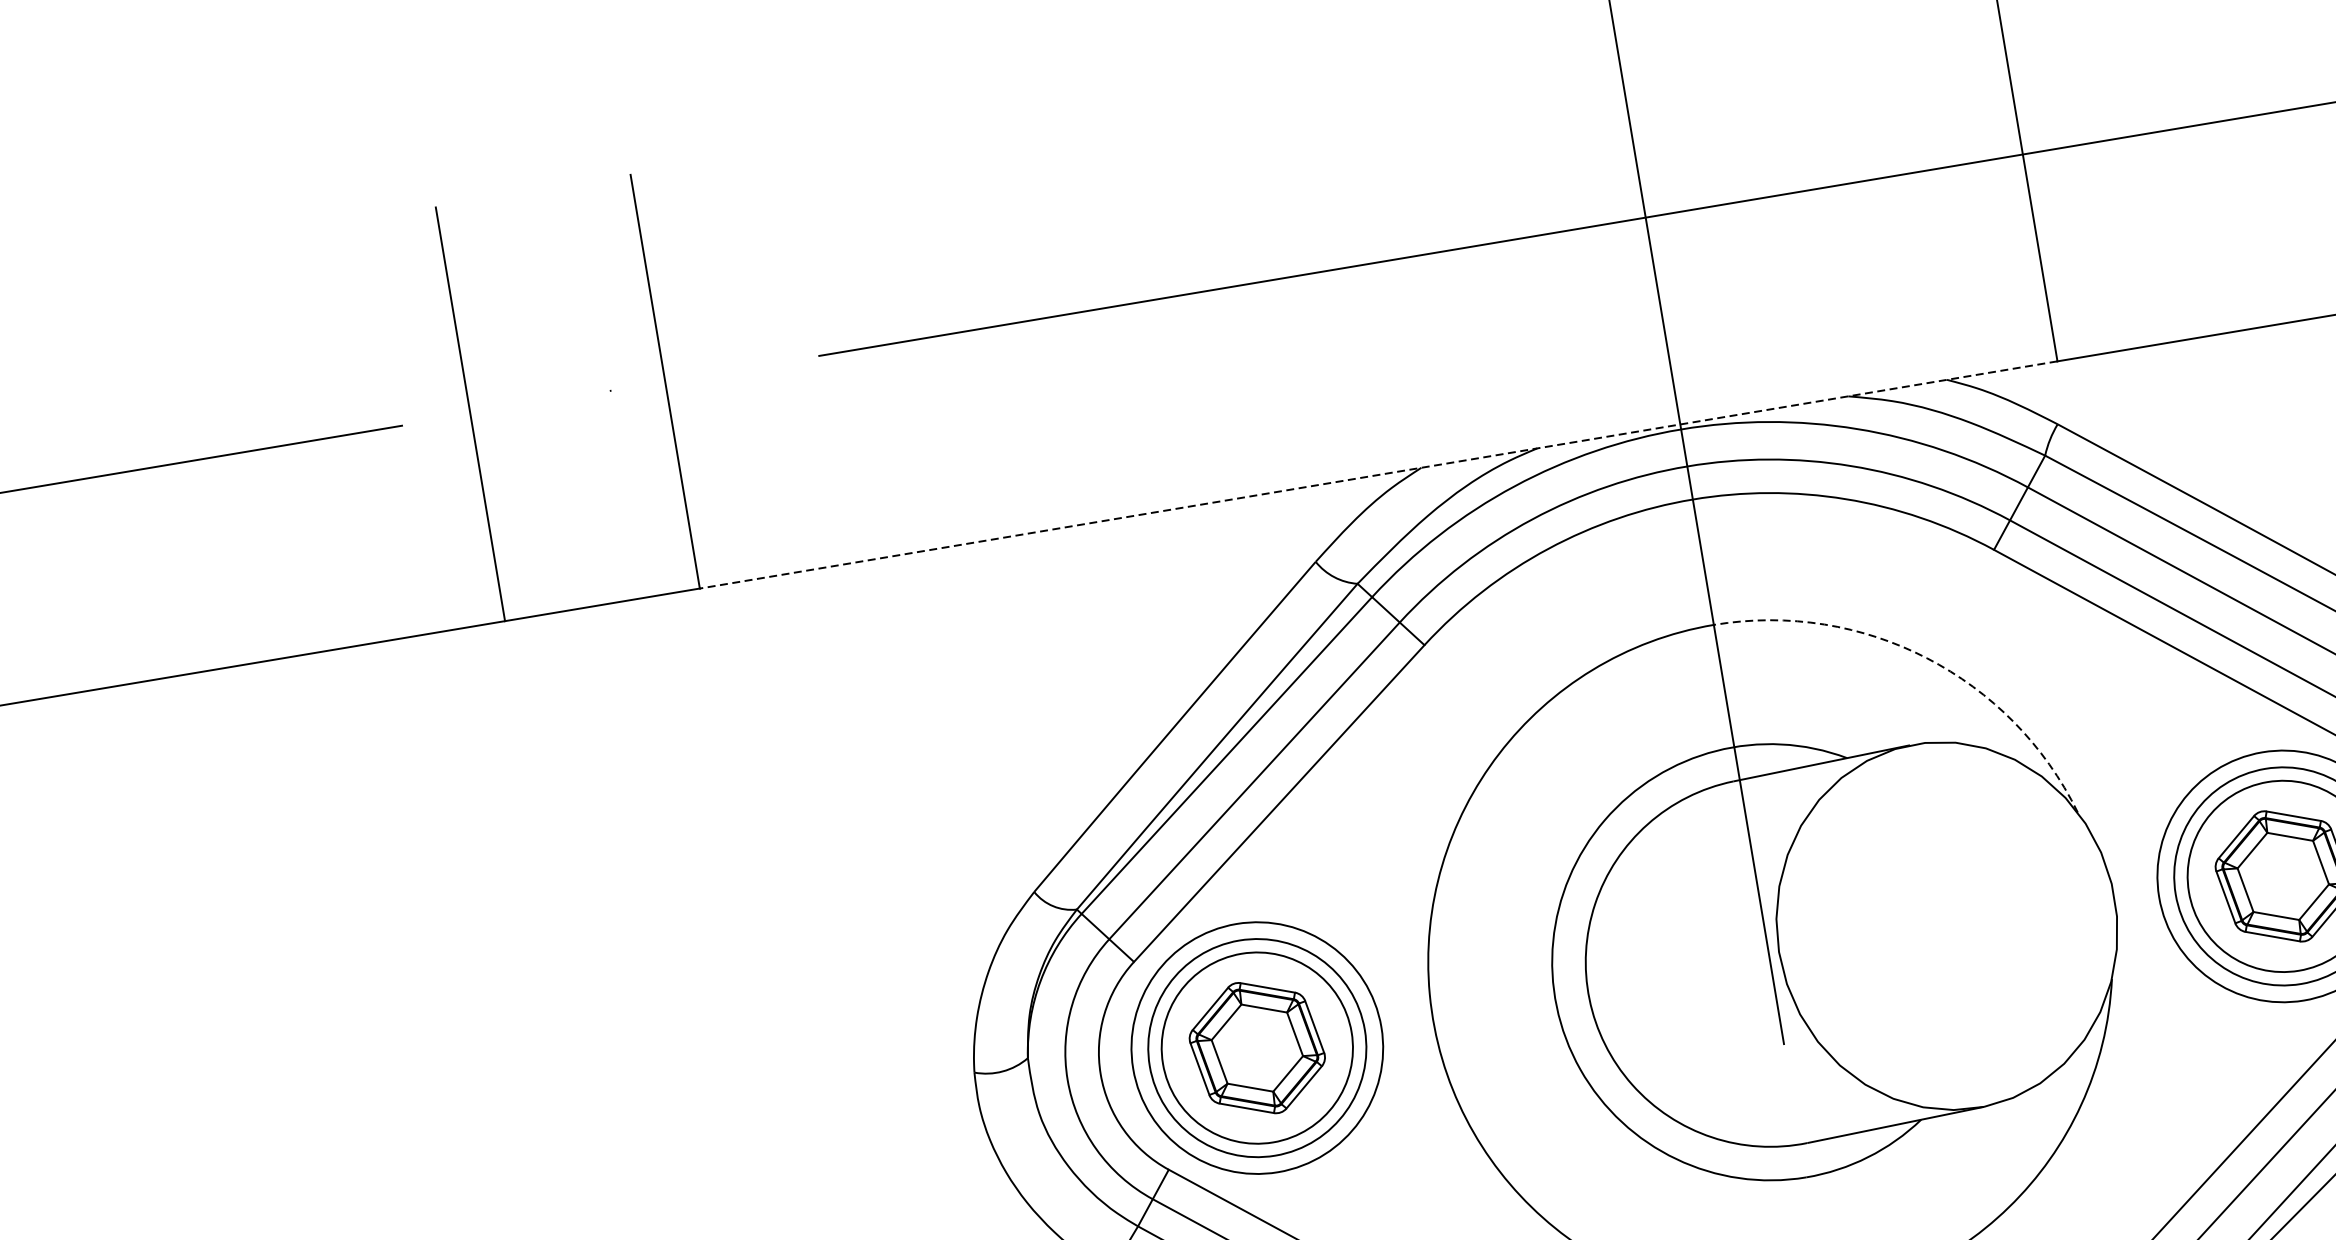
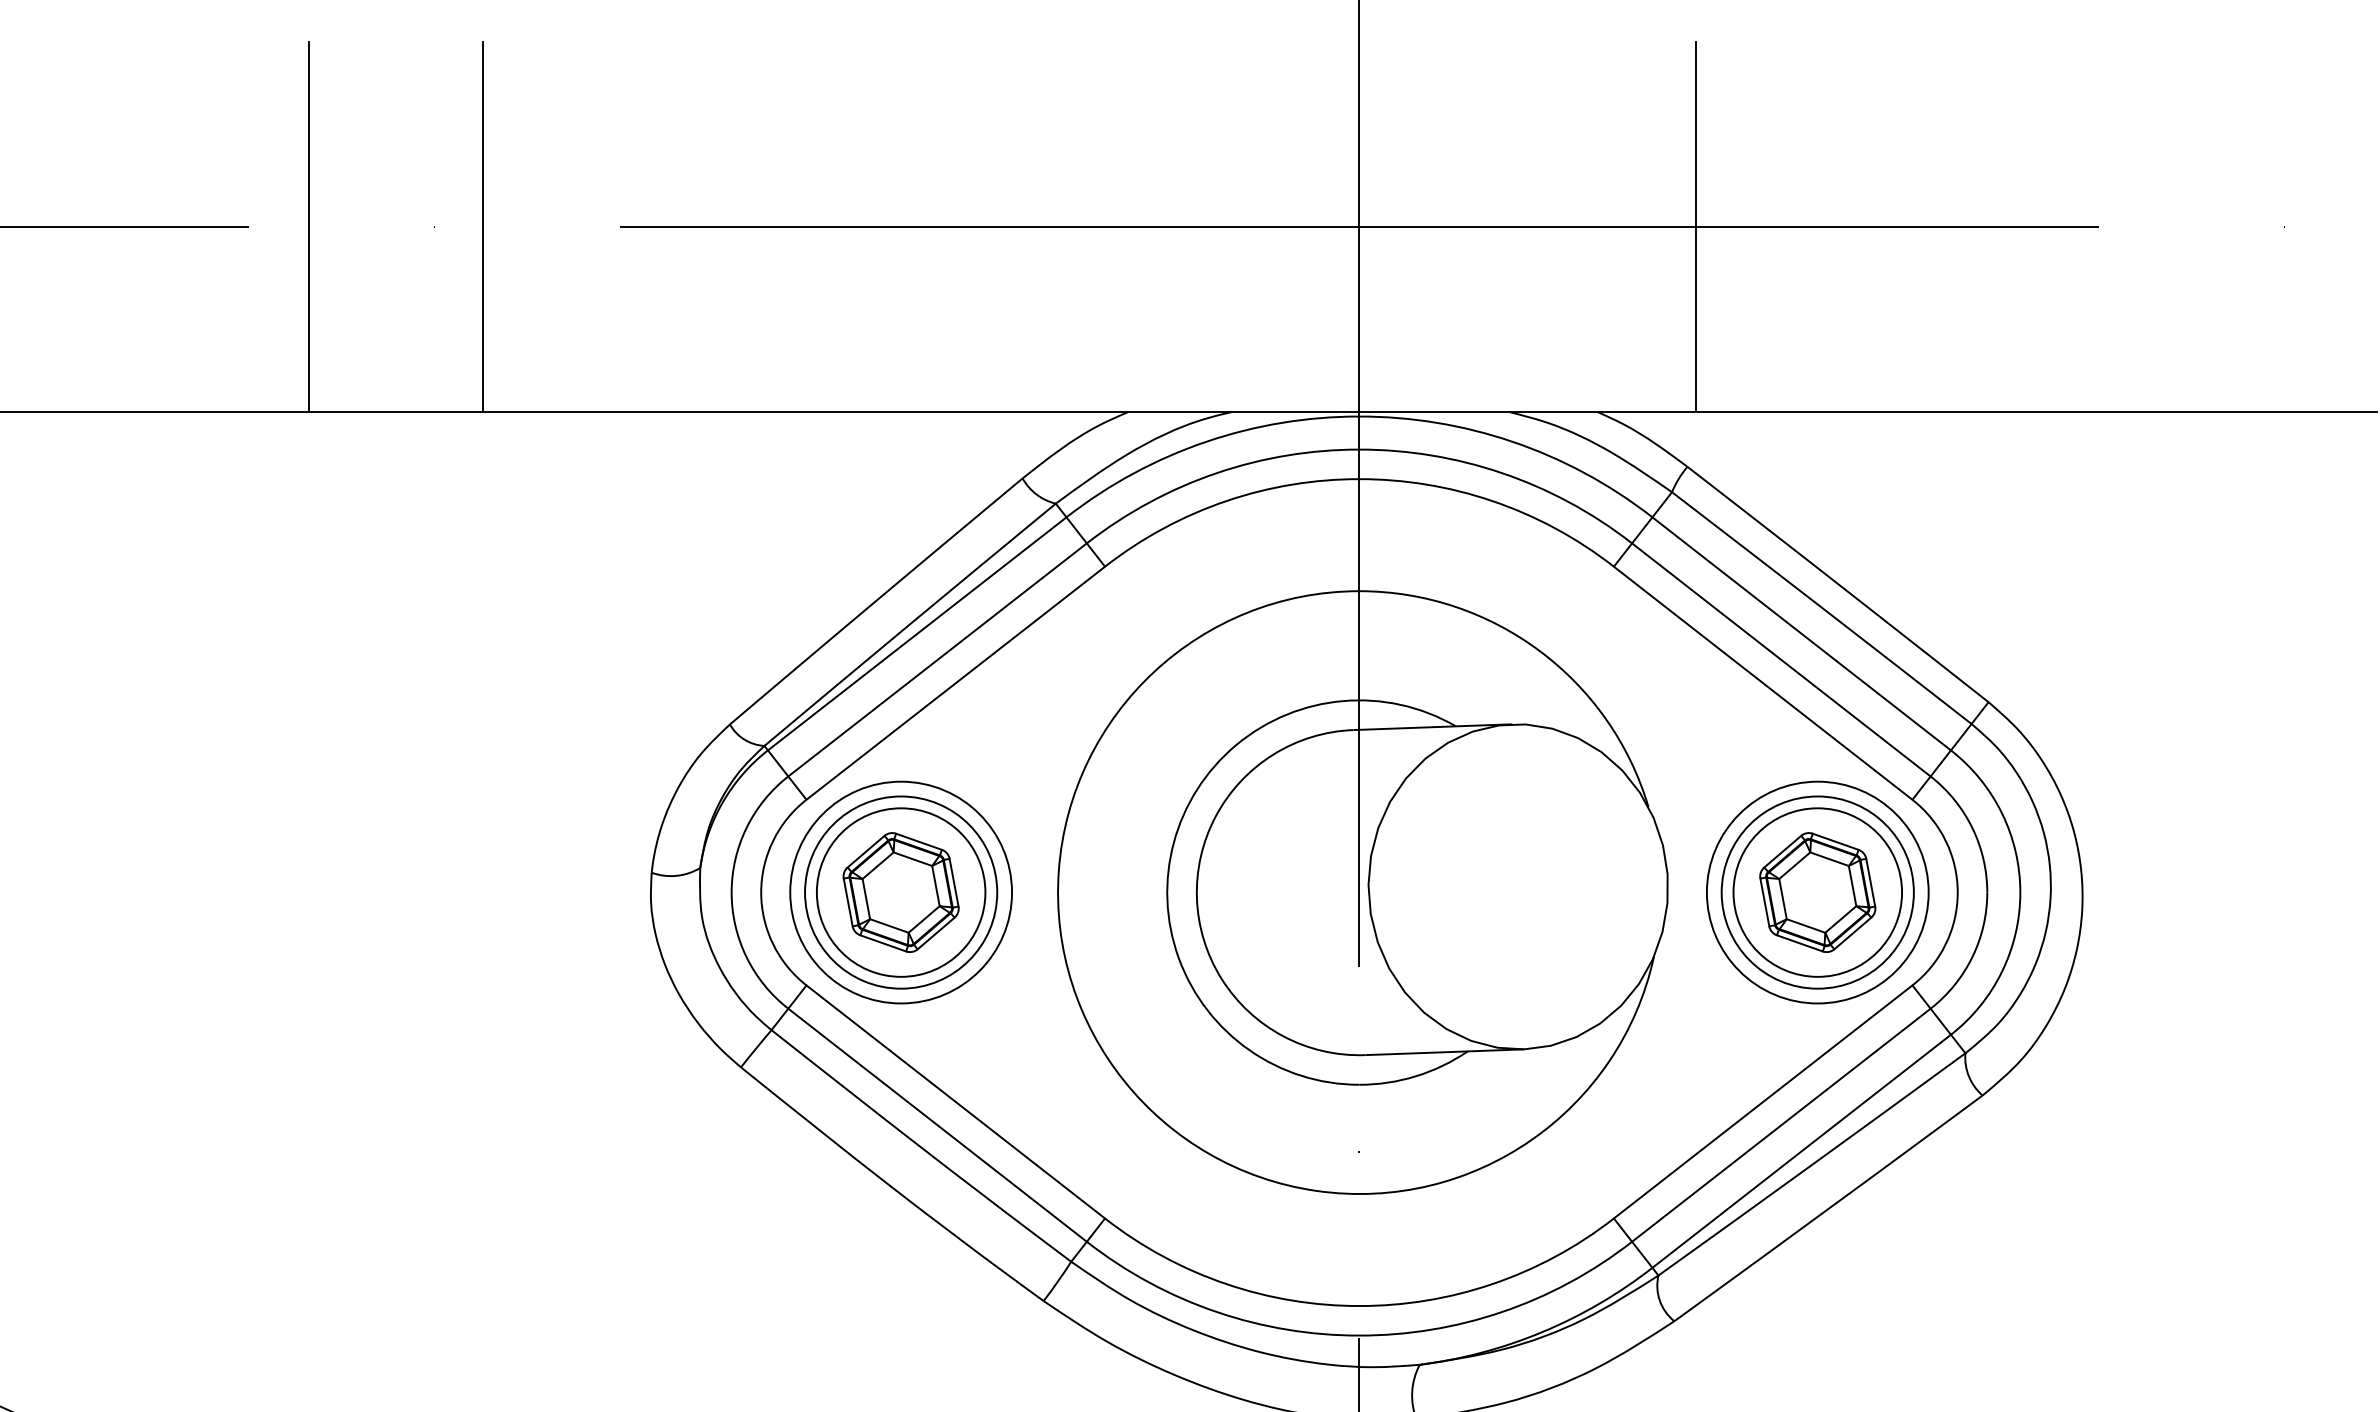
line: (1378, 475) -> (1089, 412), dashed -> solid
arc: (1926, 658) -> (1539, 651), dashed -> solid

